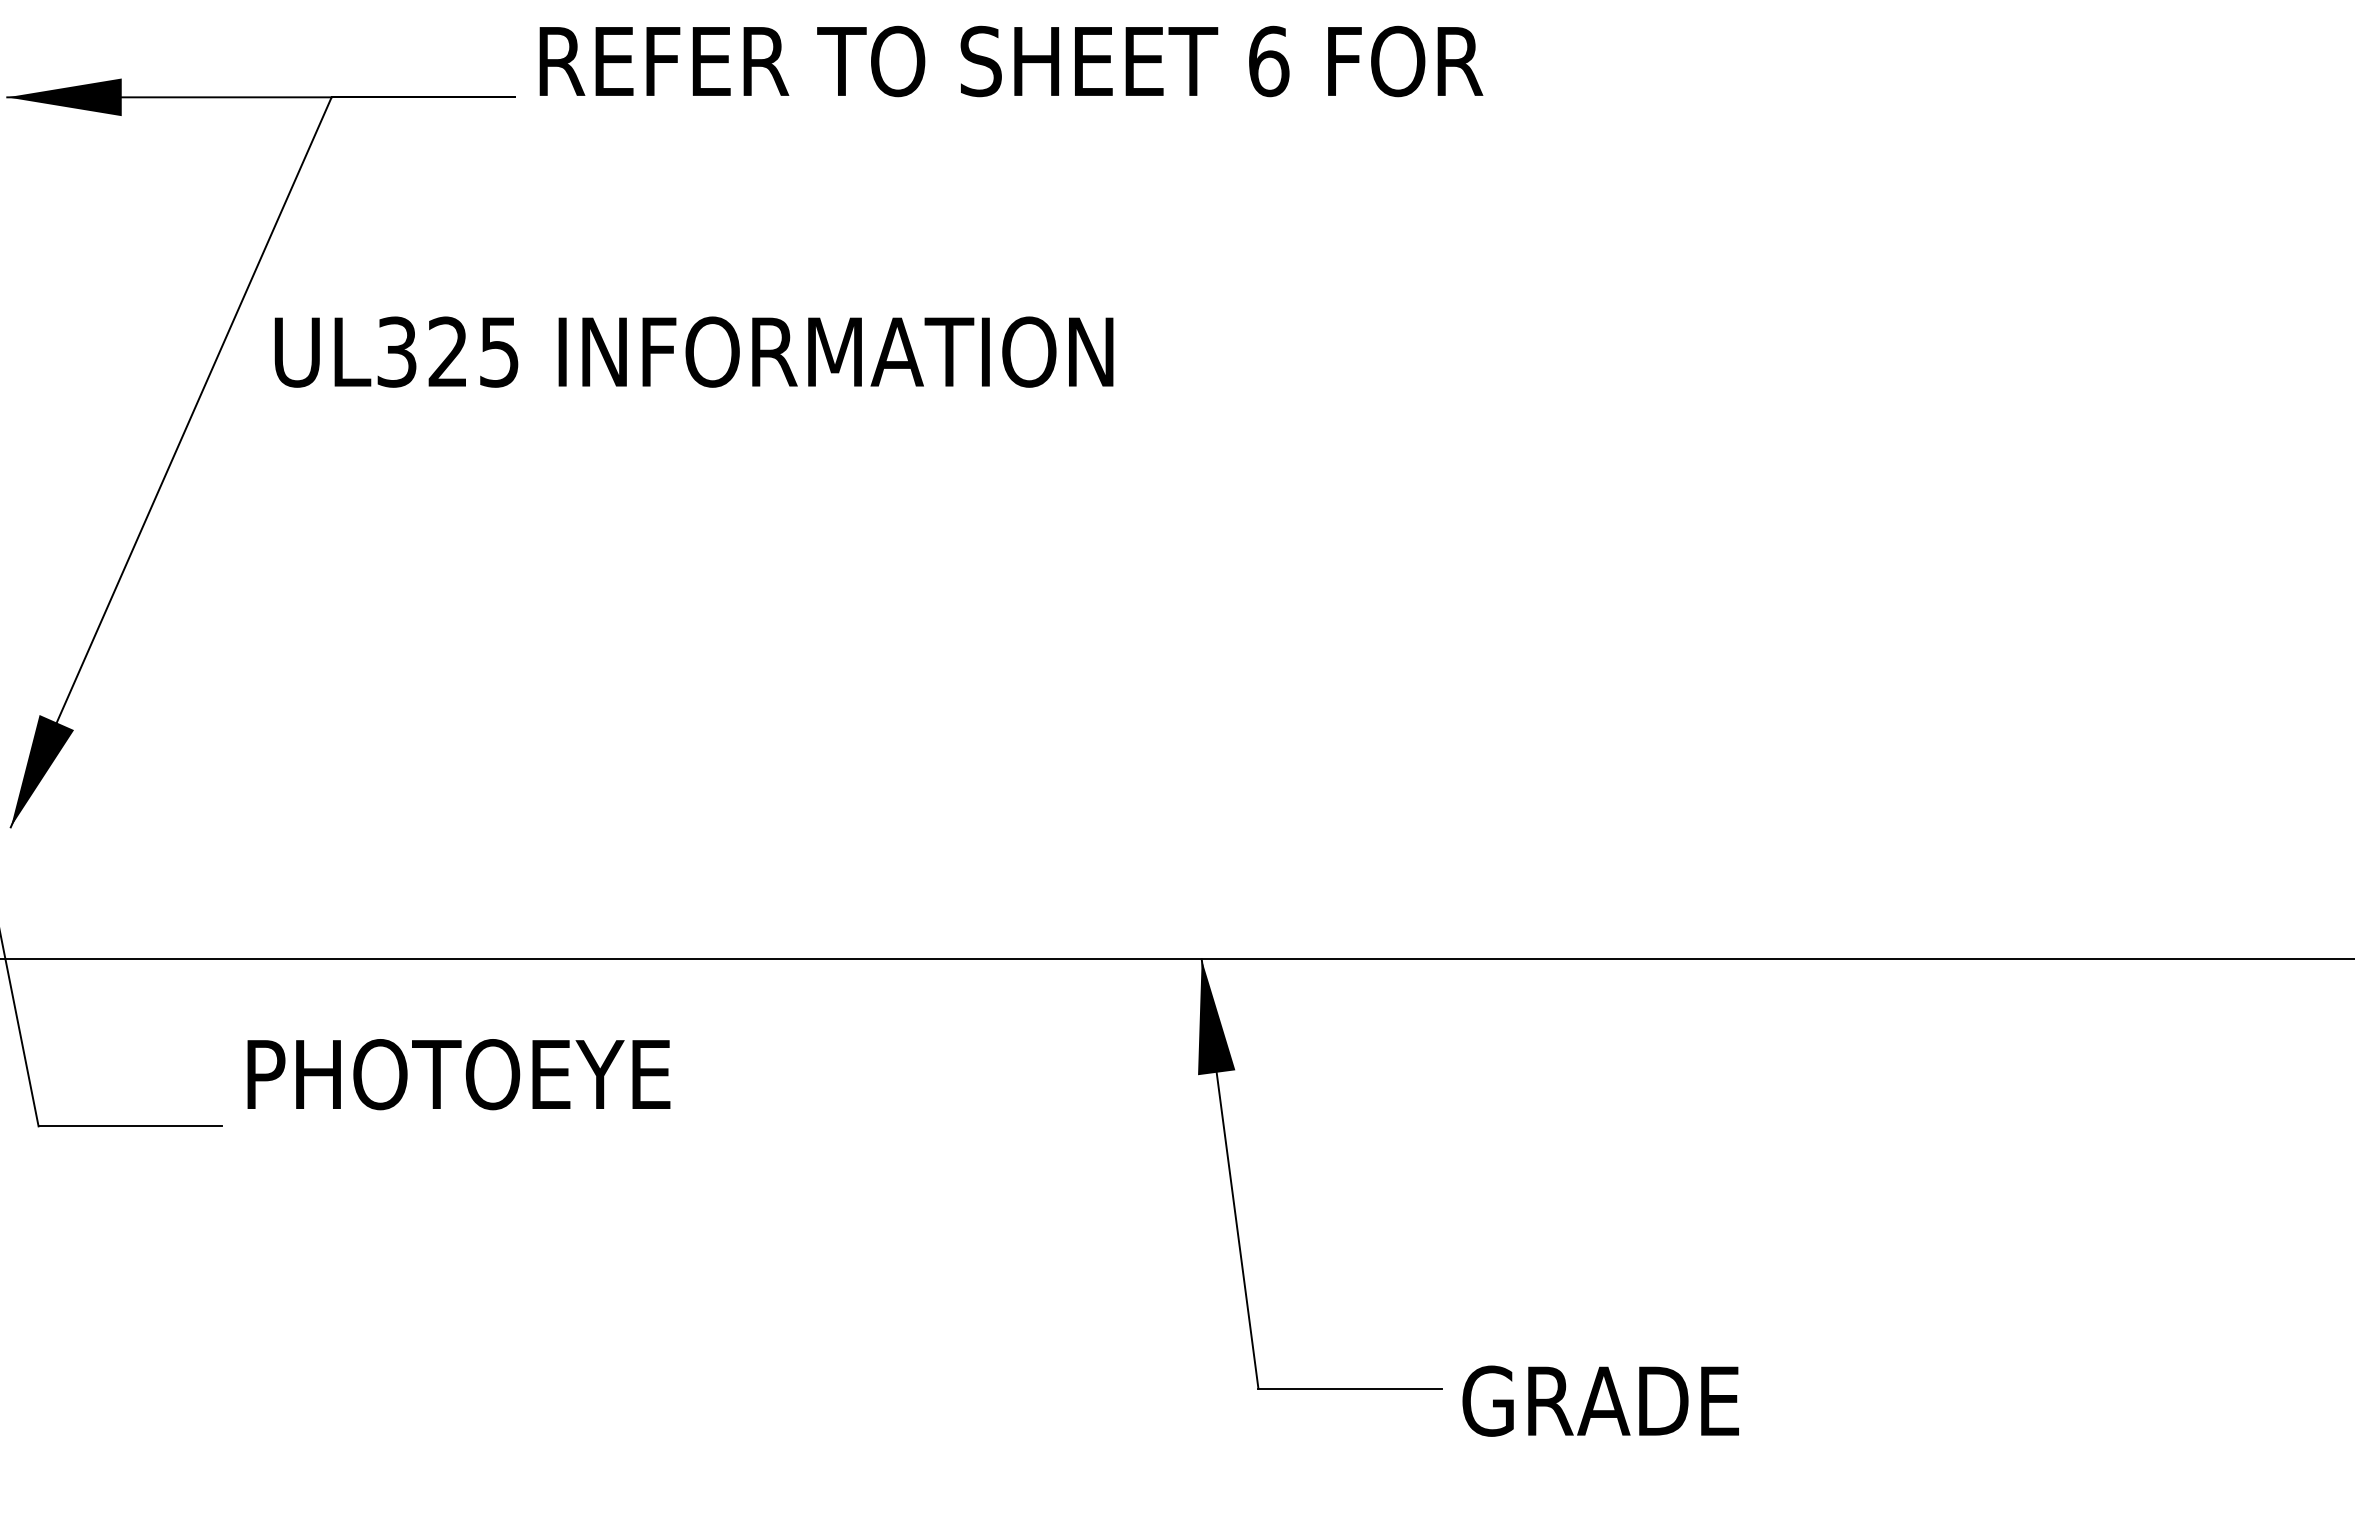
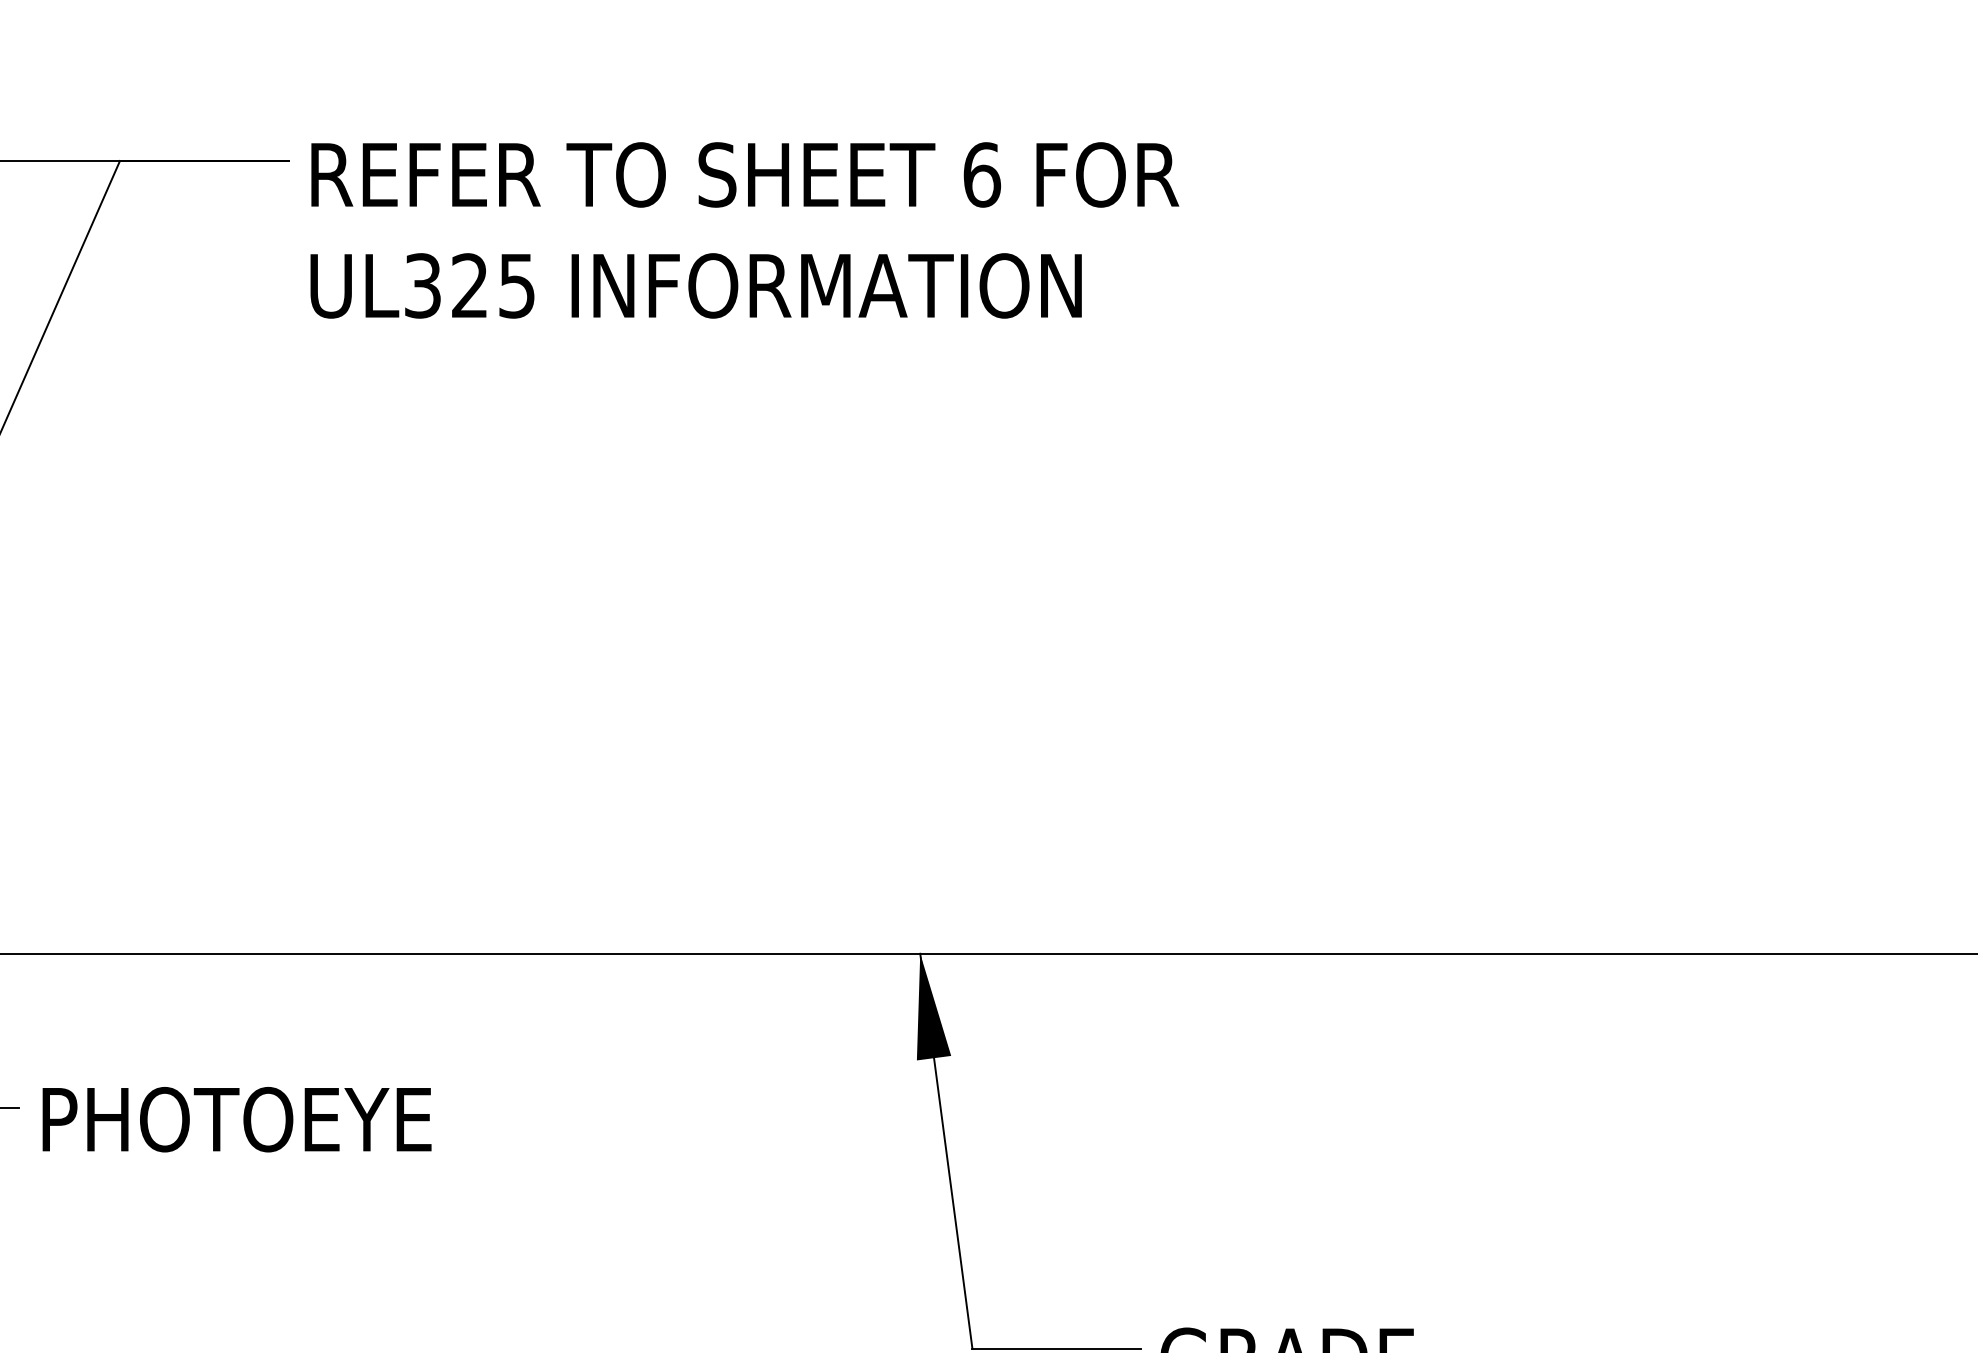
text: (1011, 61) -> (745, 174), moved
text: (693, 351) -> (695, 285), moved
text: (458, 1074) -> (236, 1119), moved

